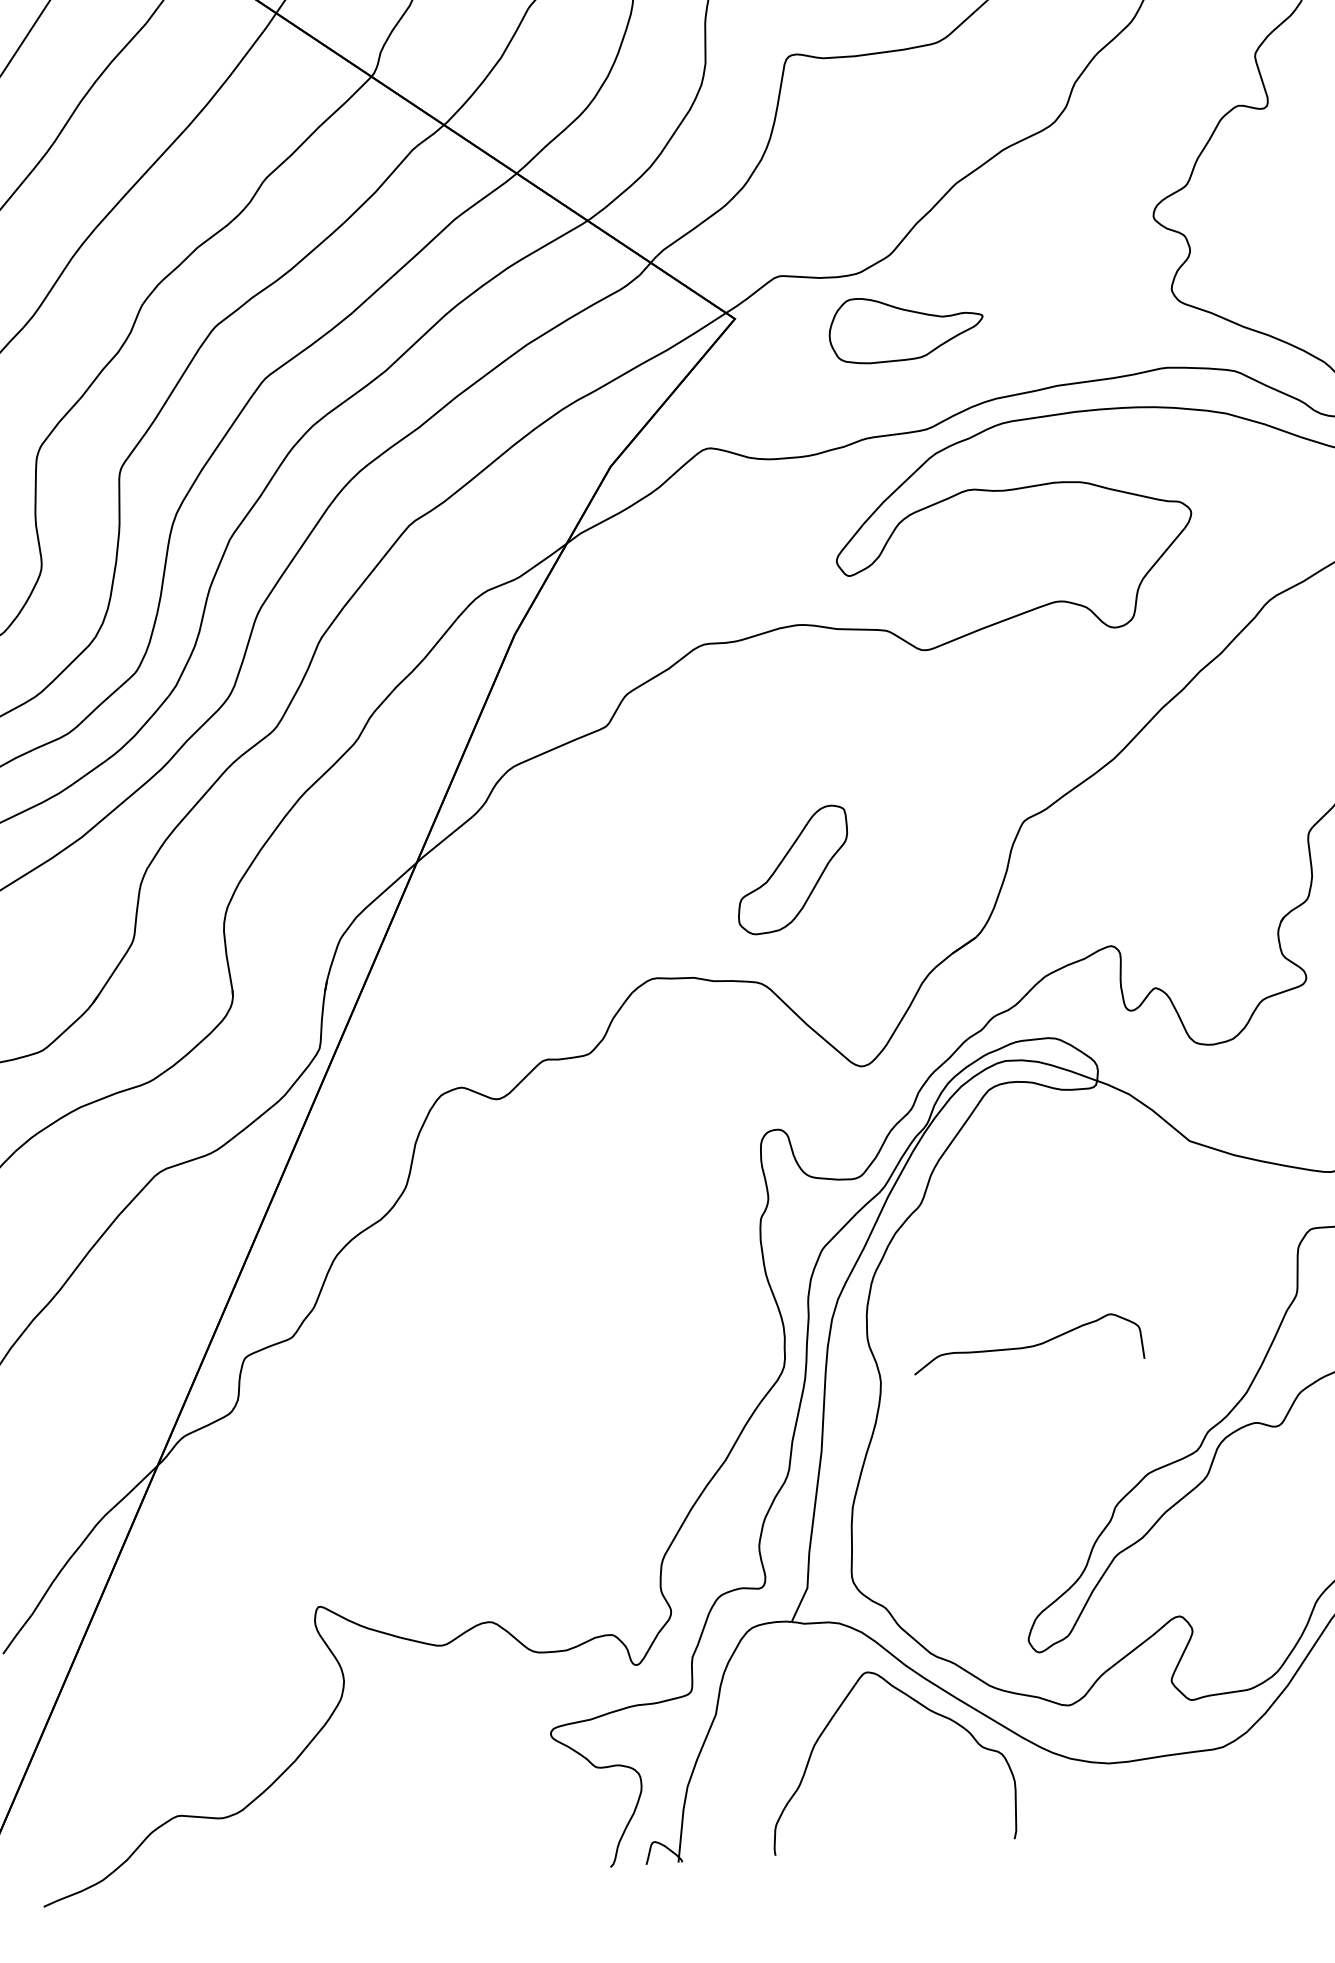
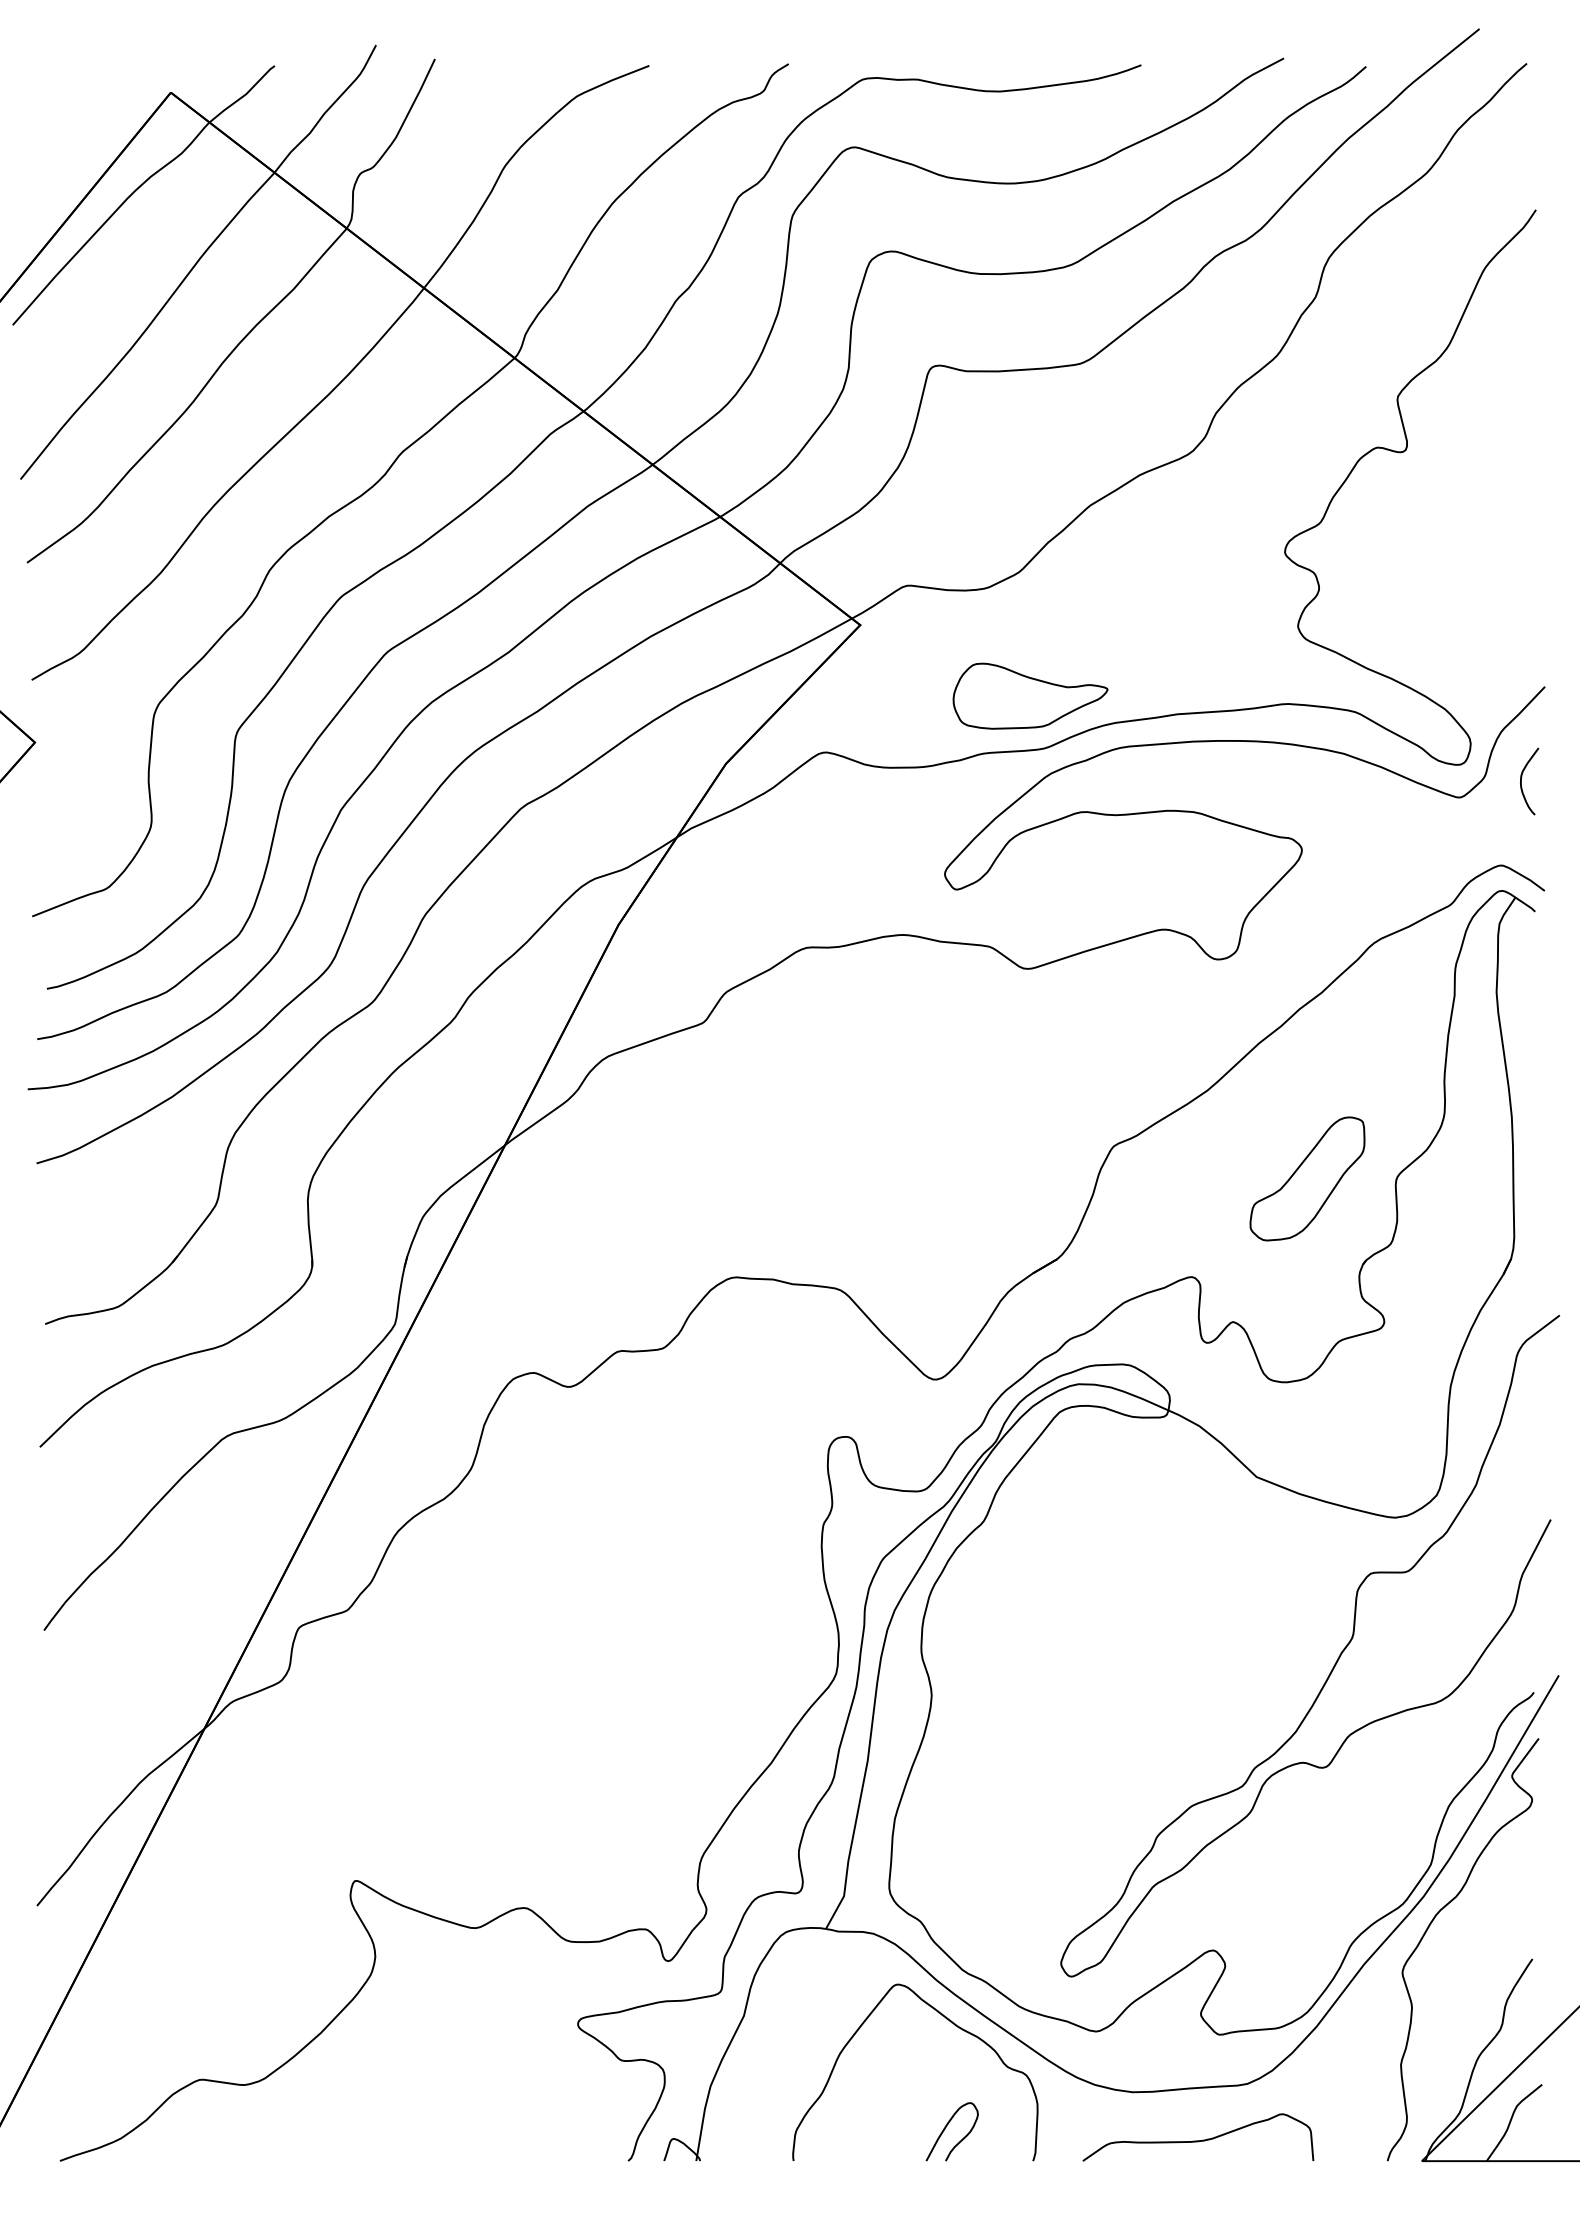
part: (906, 327) -> (1030, 695), moved
part: (792, 869) -> (1307, 1178), moved
curve: (1028, 1346) -> (1198, 2140), moved
curve: (924, 1813) -> (945, 2129), added

